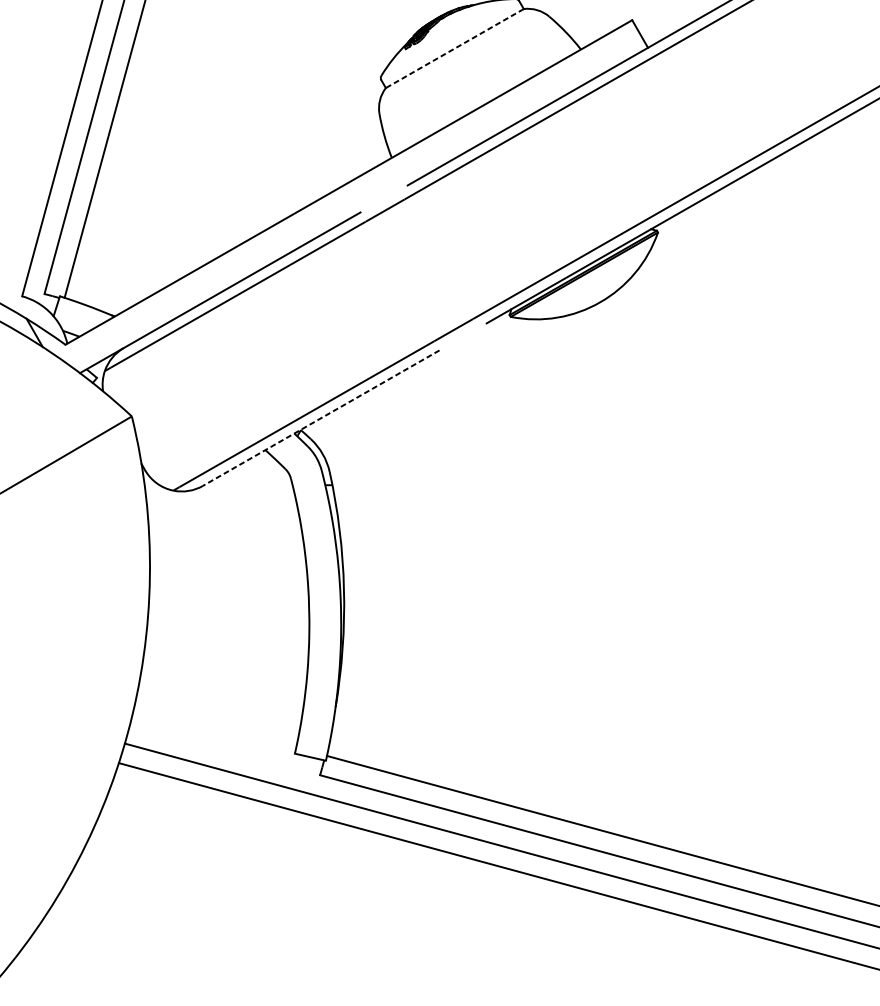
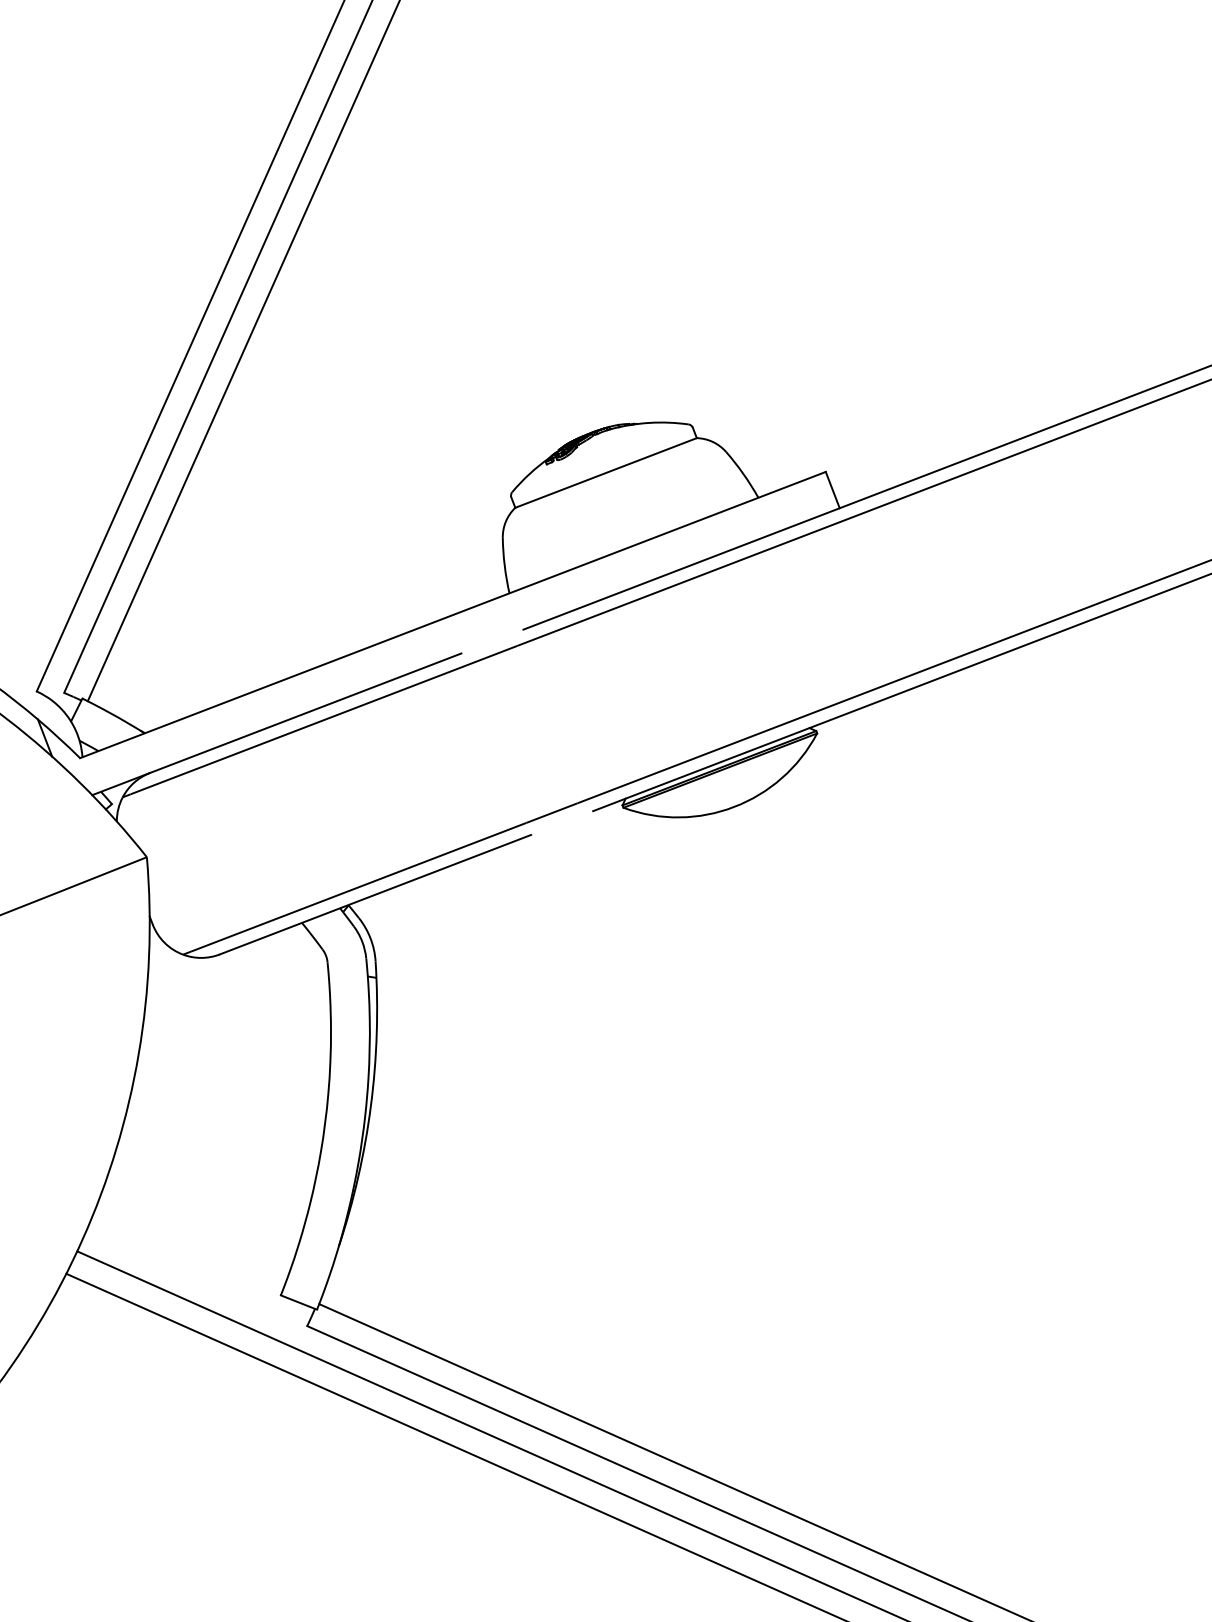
line: (454, 49) -> (605, 473), dashed -> solid
line: (321, 417) -> (375, 894), dashed -> solid

